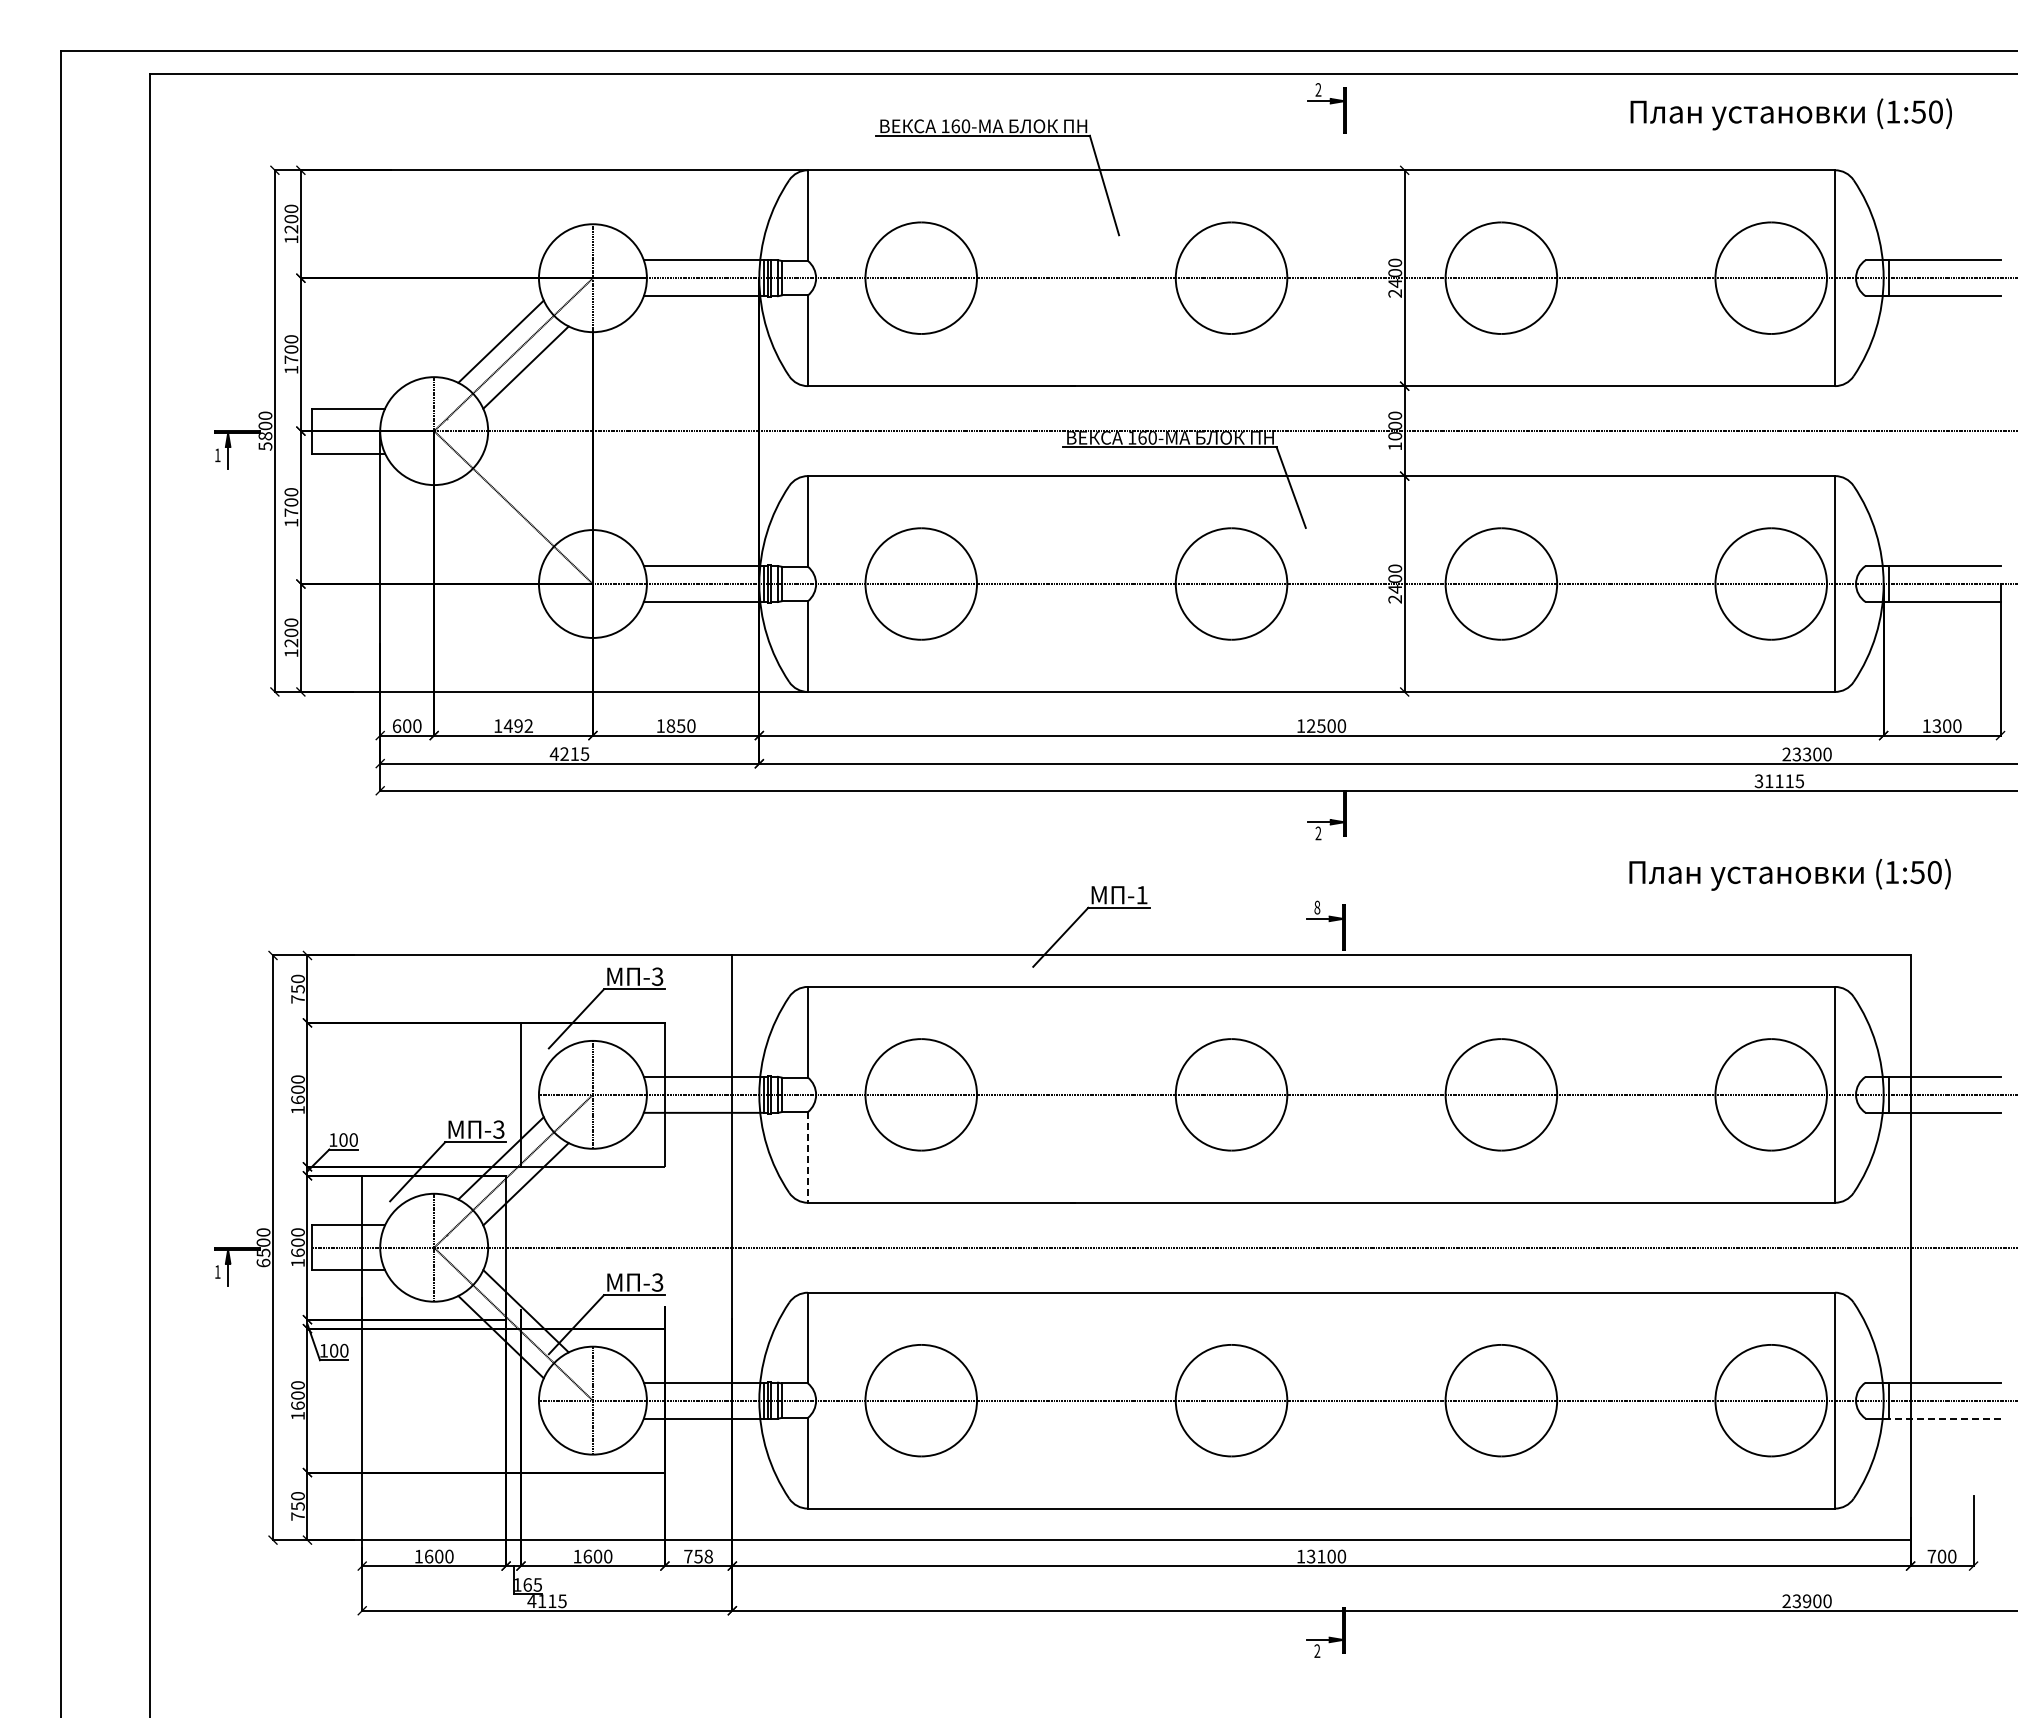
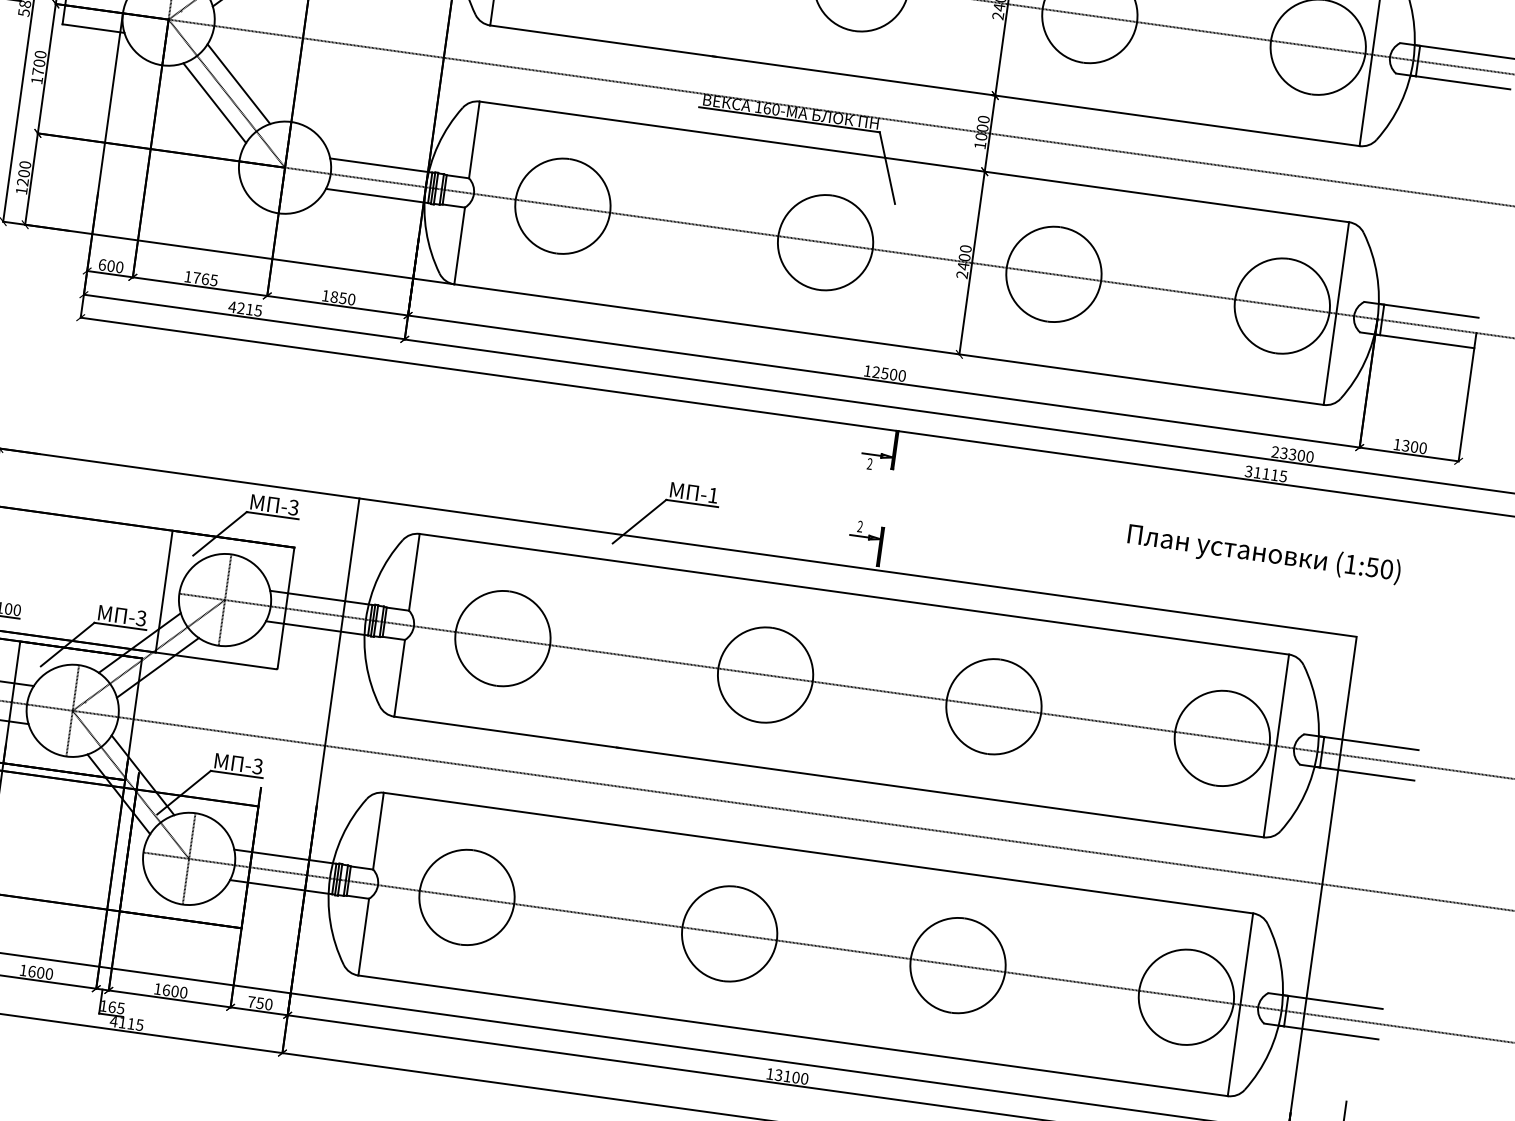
line: (525, 494) -> (238, 84), added
line: (500, 520) -> (214, 103), added
text: (517, 726) -> (204, 279), 1492 -> 1765
text: (1317, 907) -> (860, 526), 8 -> 2
line: (807, 1157) -> (399, 678), dashed -> solid
line: (1942, 1418) -> (1329, 1032), dashed -> solid
text: (708, 1556) -> (268, 1004), 758 -> 750

